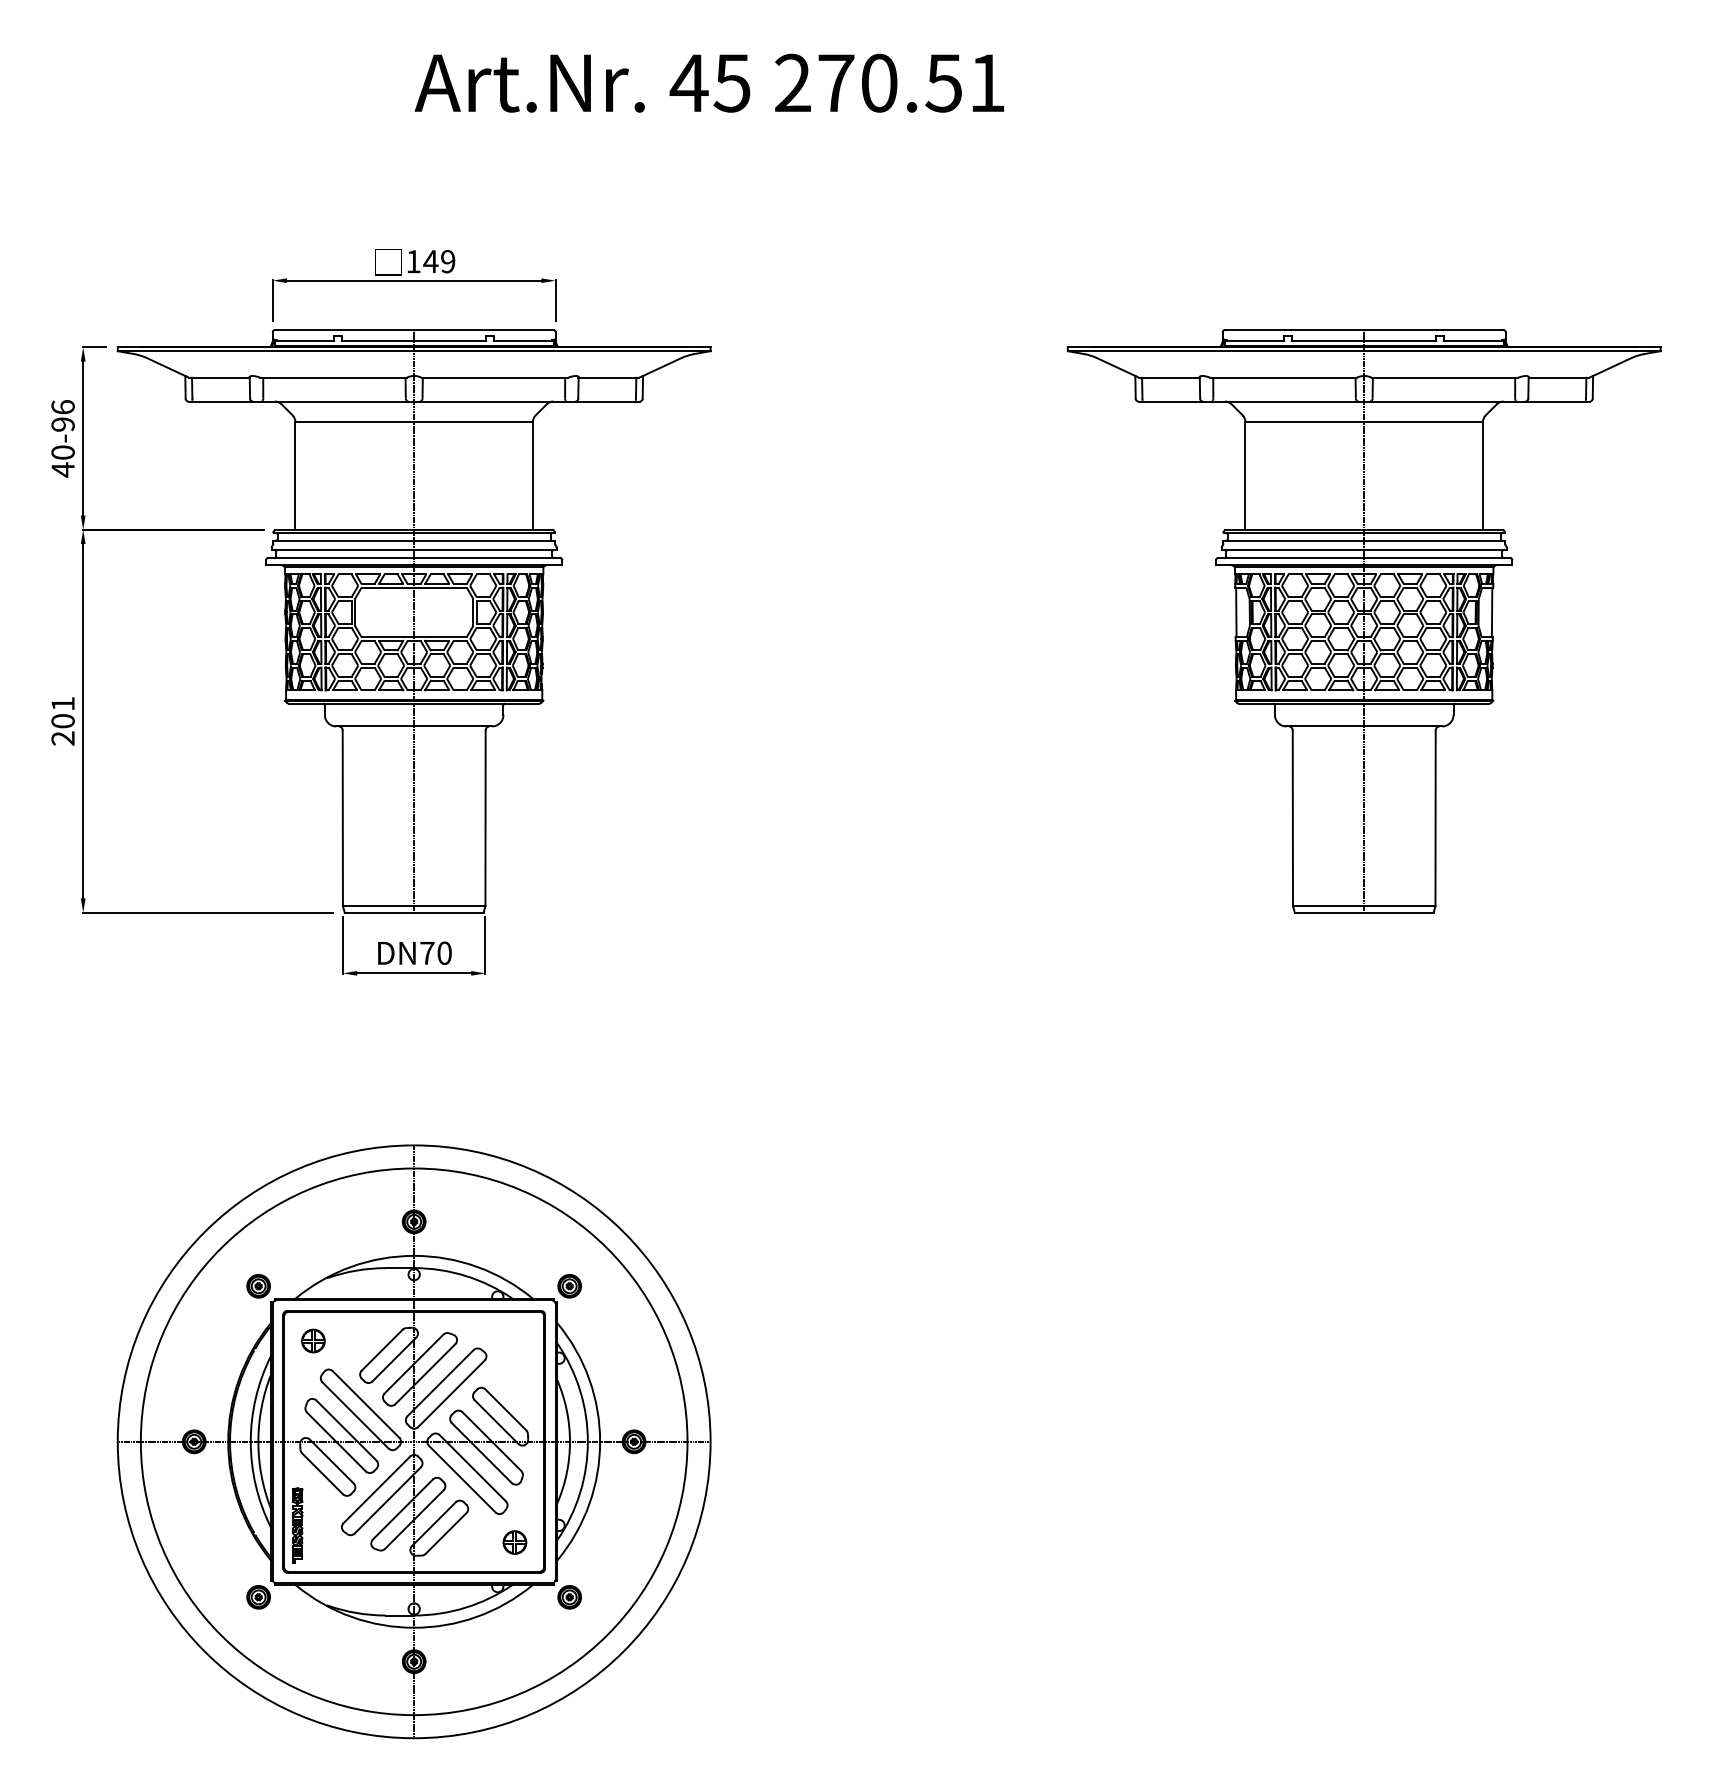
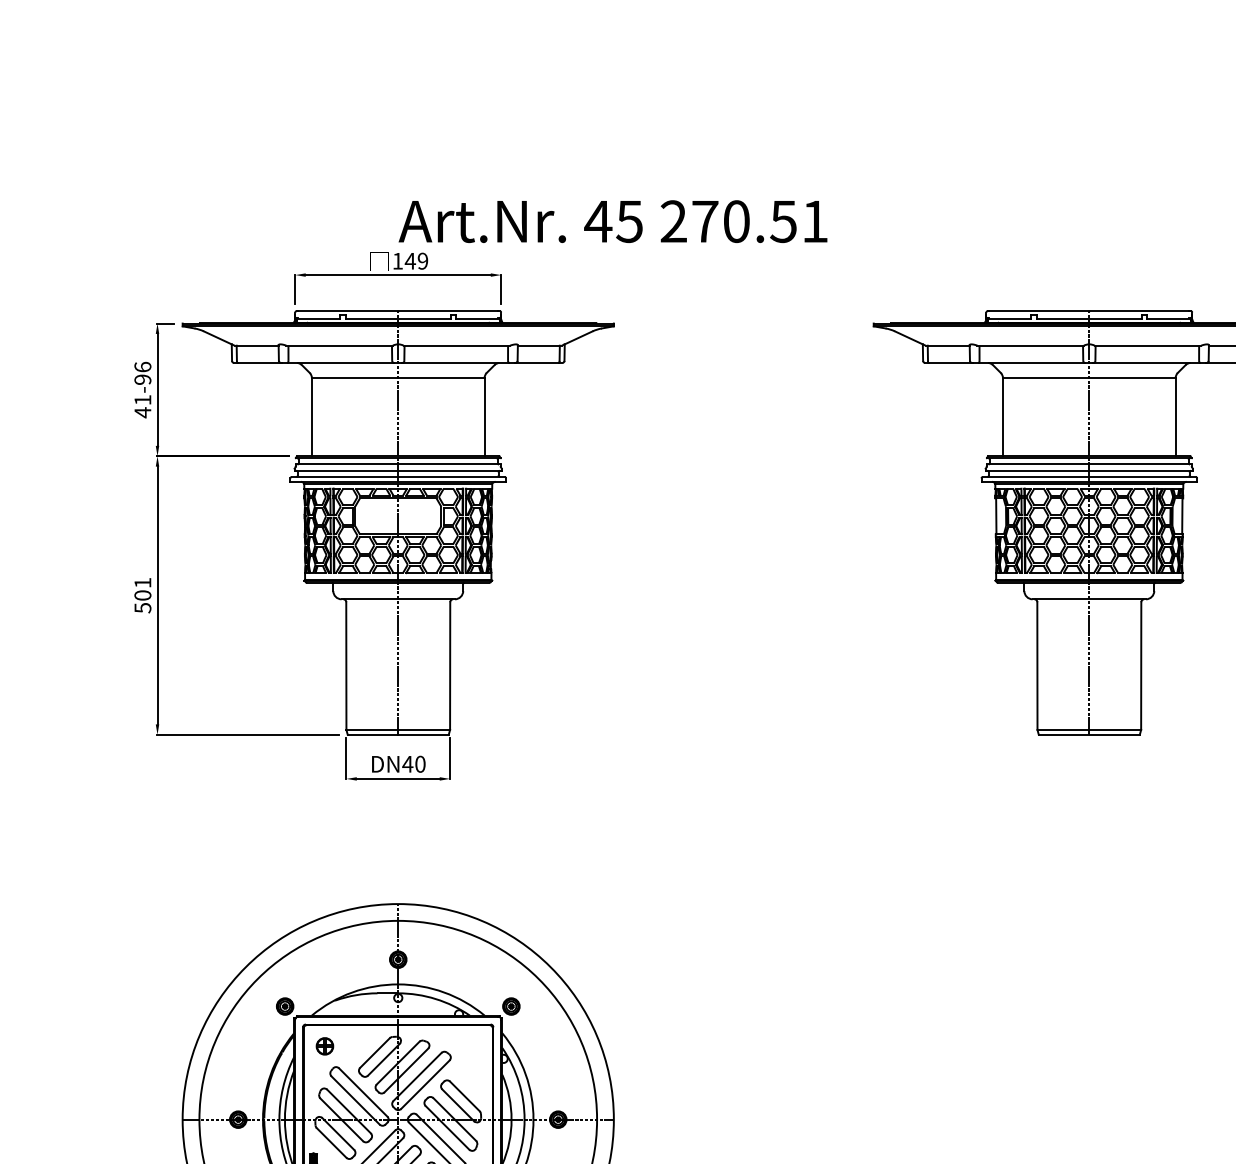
text: (709, 82) -> (613, 221), moved
text: (62, 452) -> (142, 400), 40-96 -> 41-96
text: (62, 738) -> (142, 608), 201 -> 501
text: (427, 952) -> (407, 763), DN70 -> DN40

